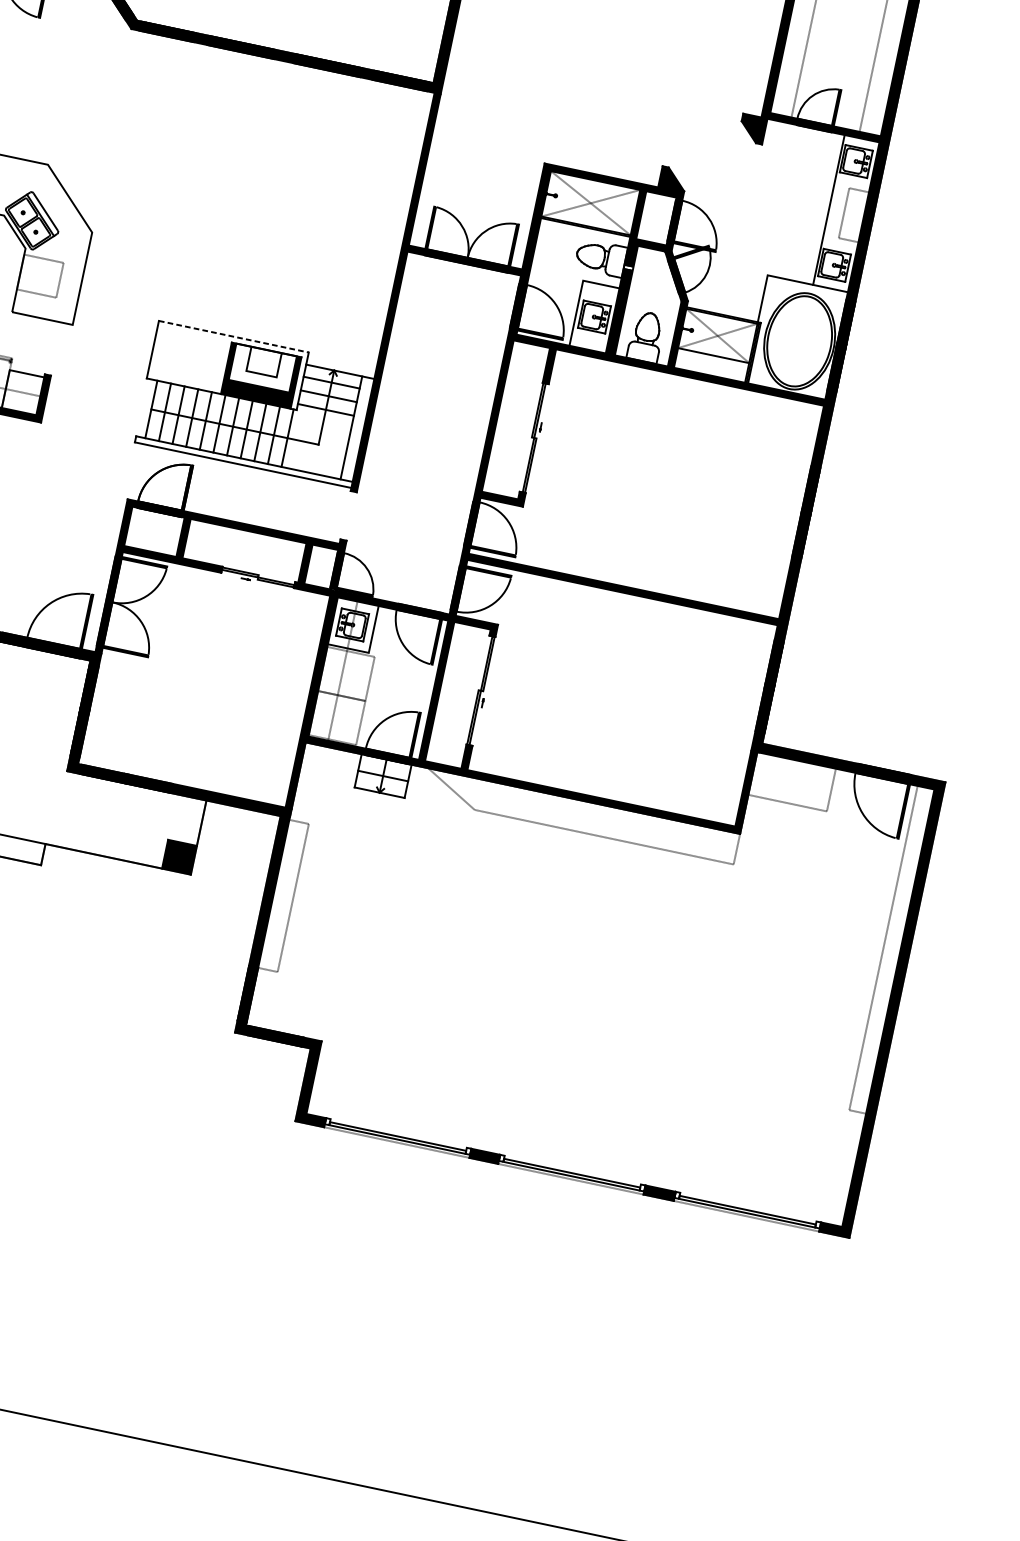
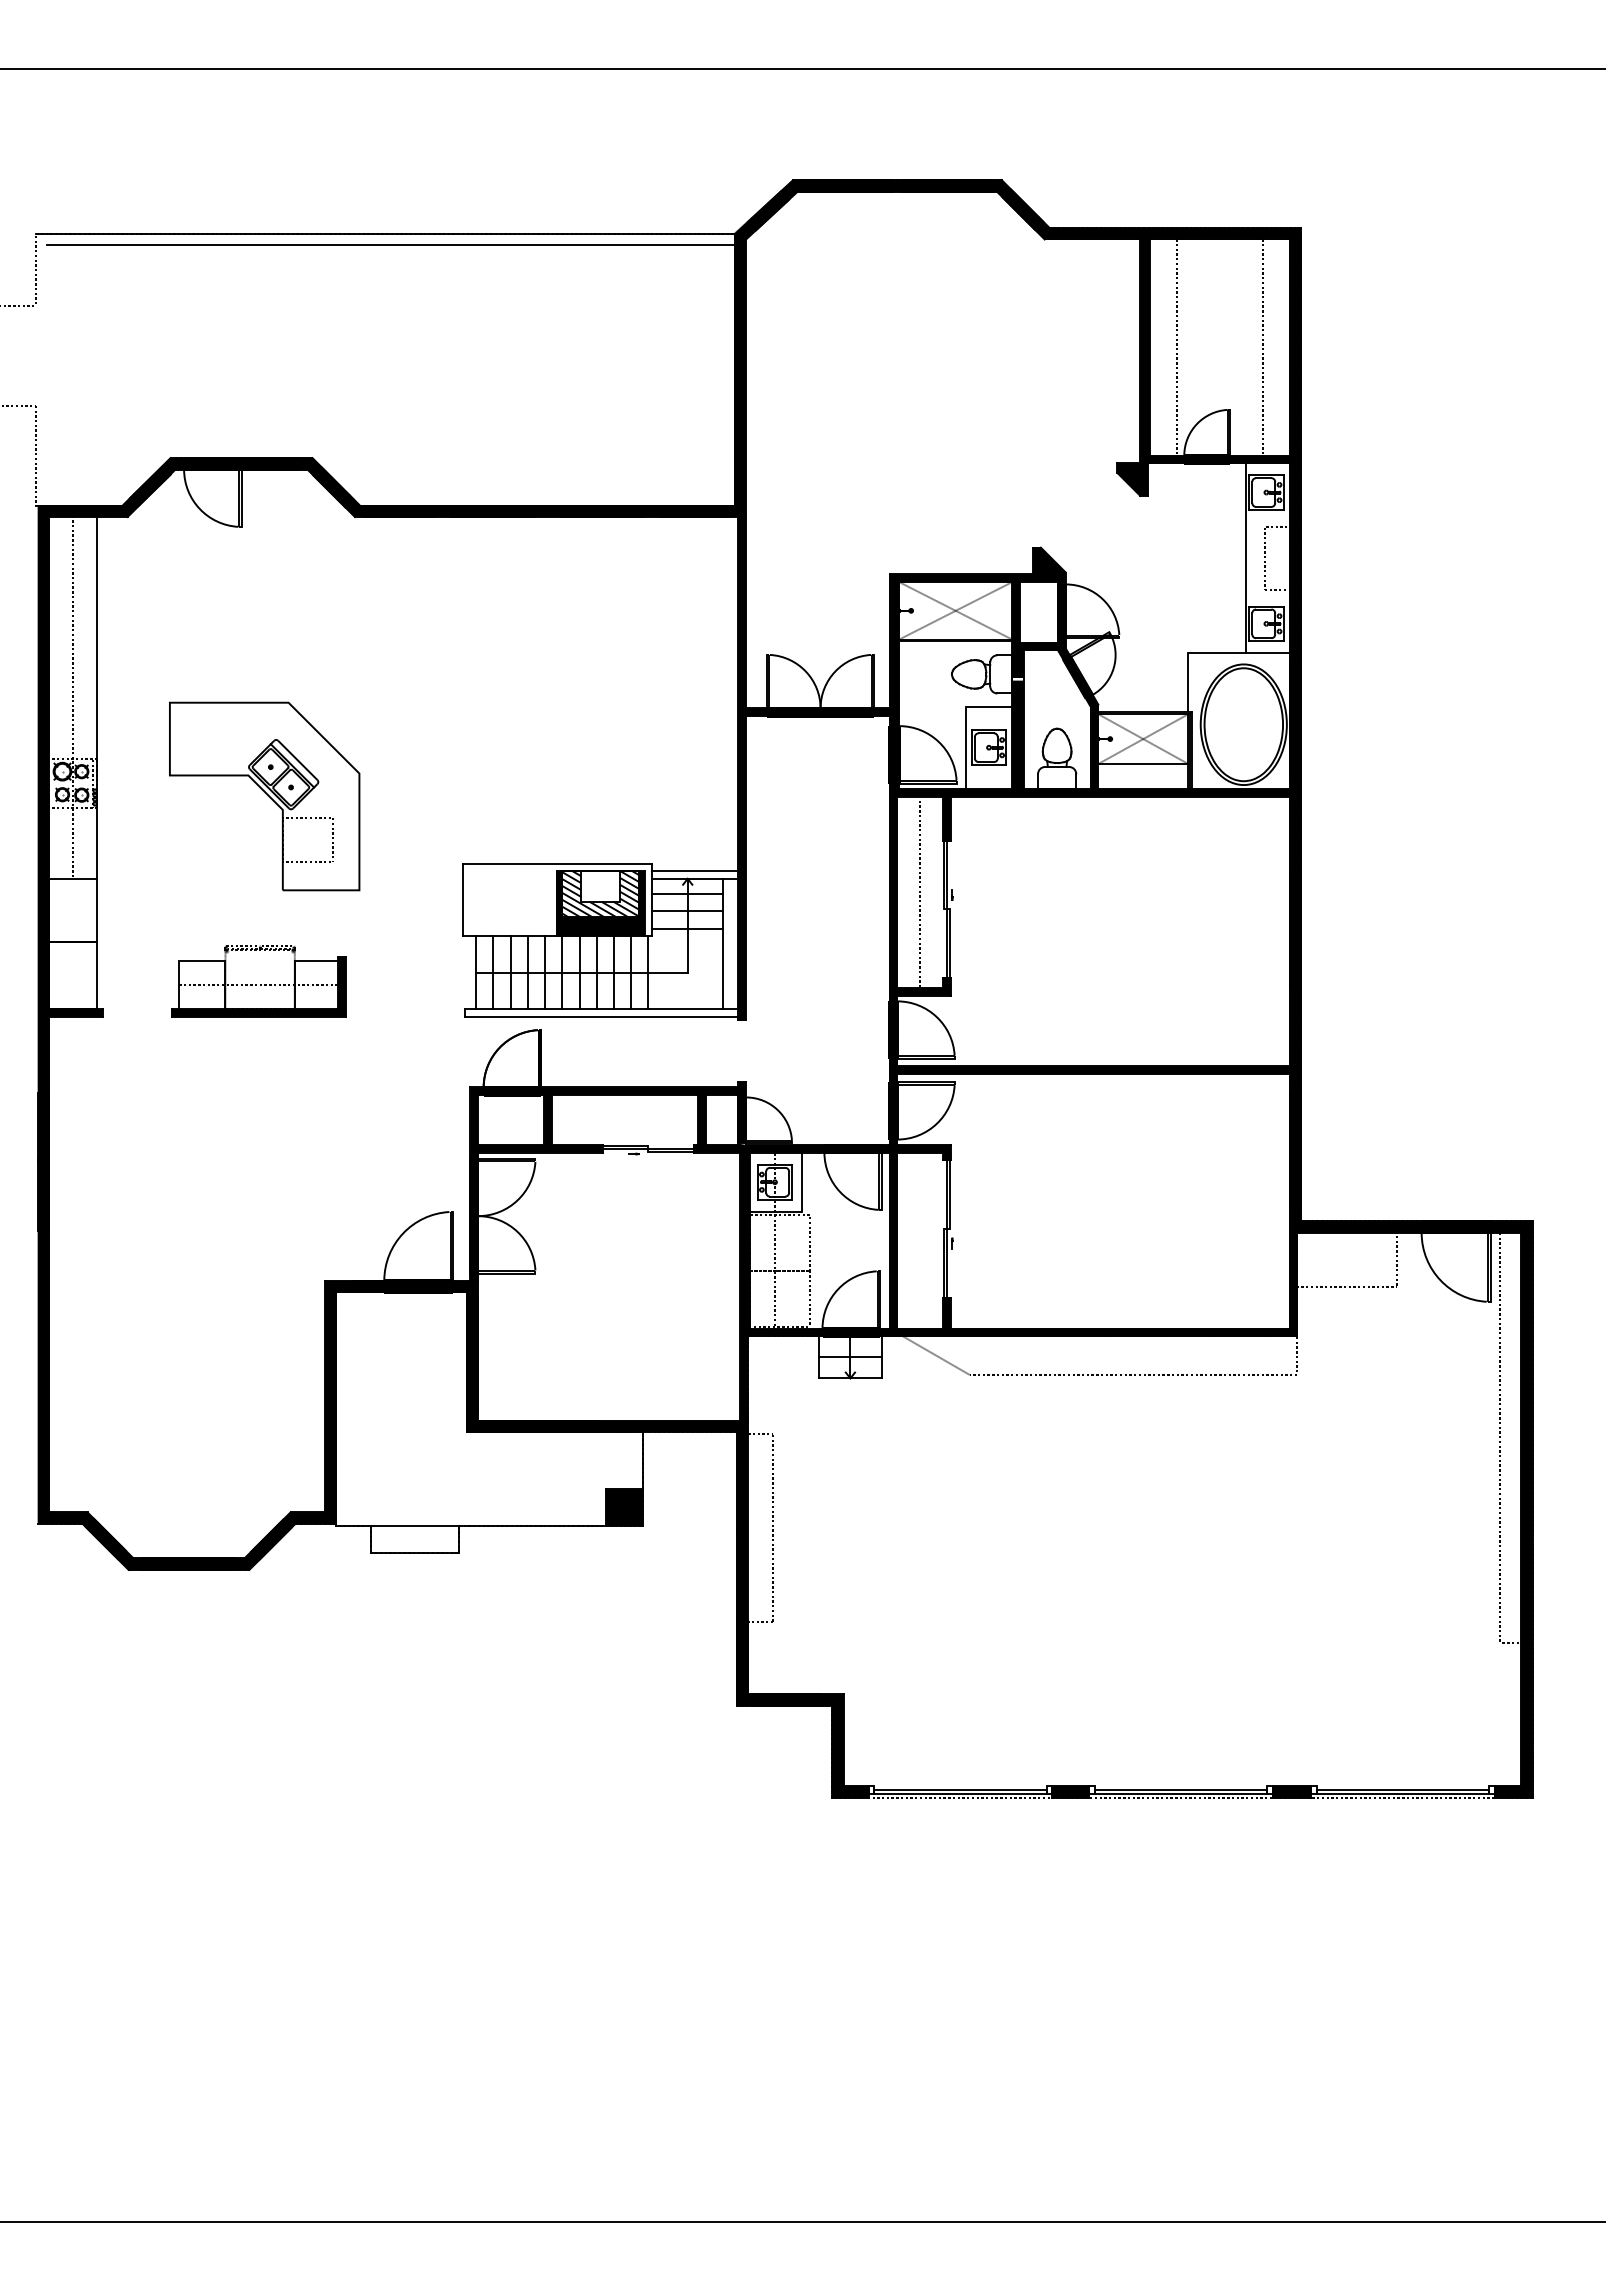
line: (233, 336) -> (557, 863), dashed -> solid
line: (341, 366) -> (695, 871), added
hatch: (262, 368) -> (600, 894), added
line: (516, 419) -> (920, 891), added

